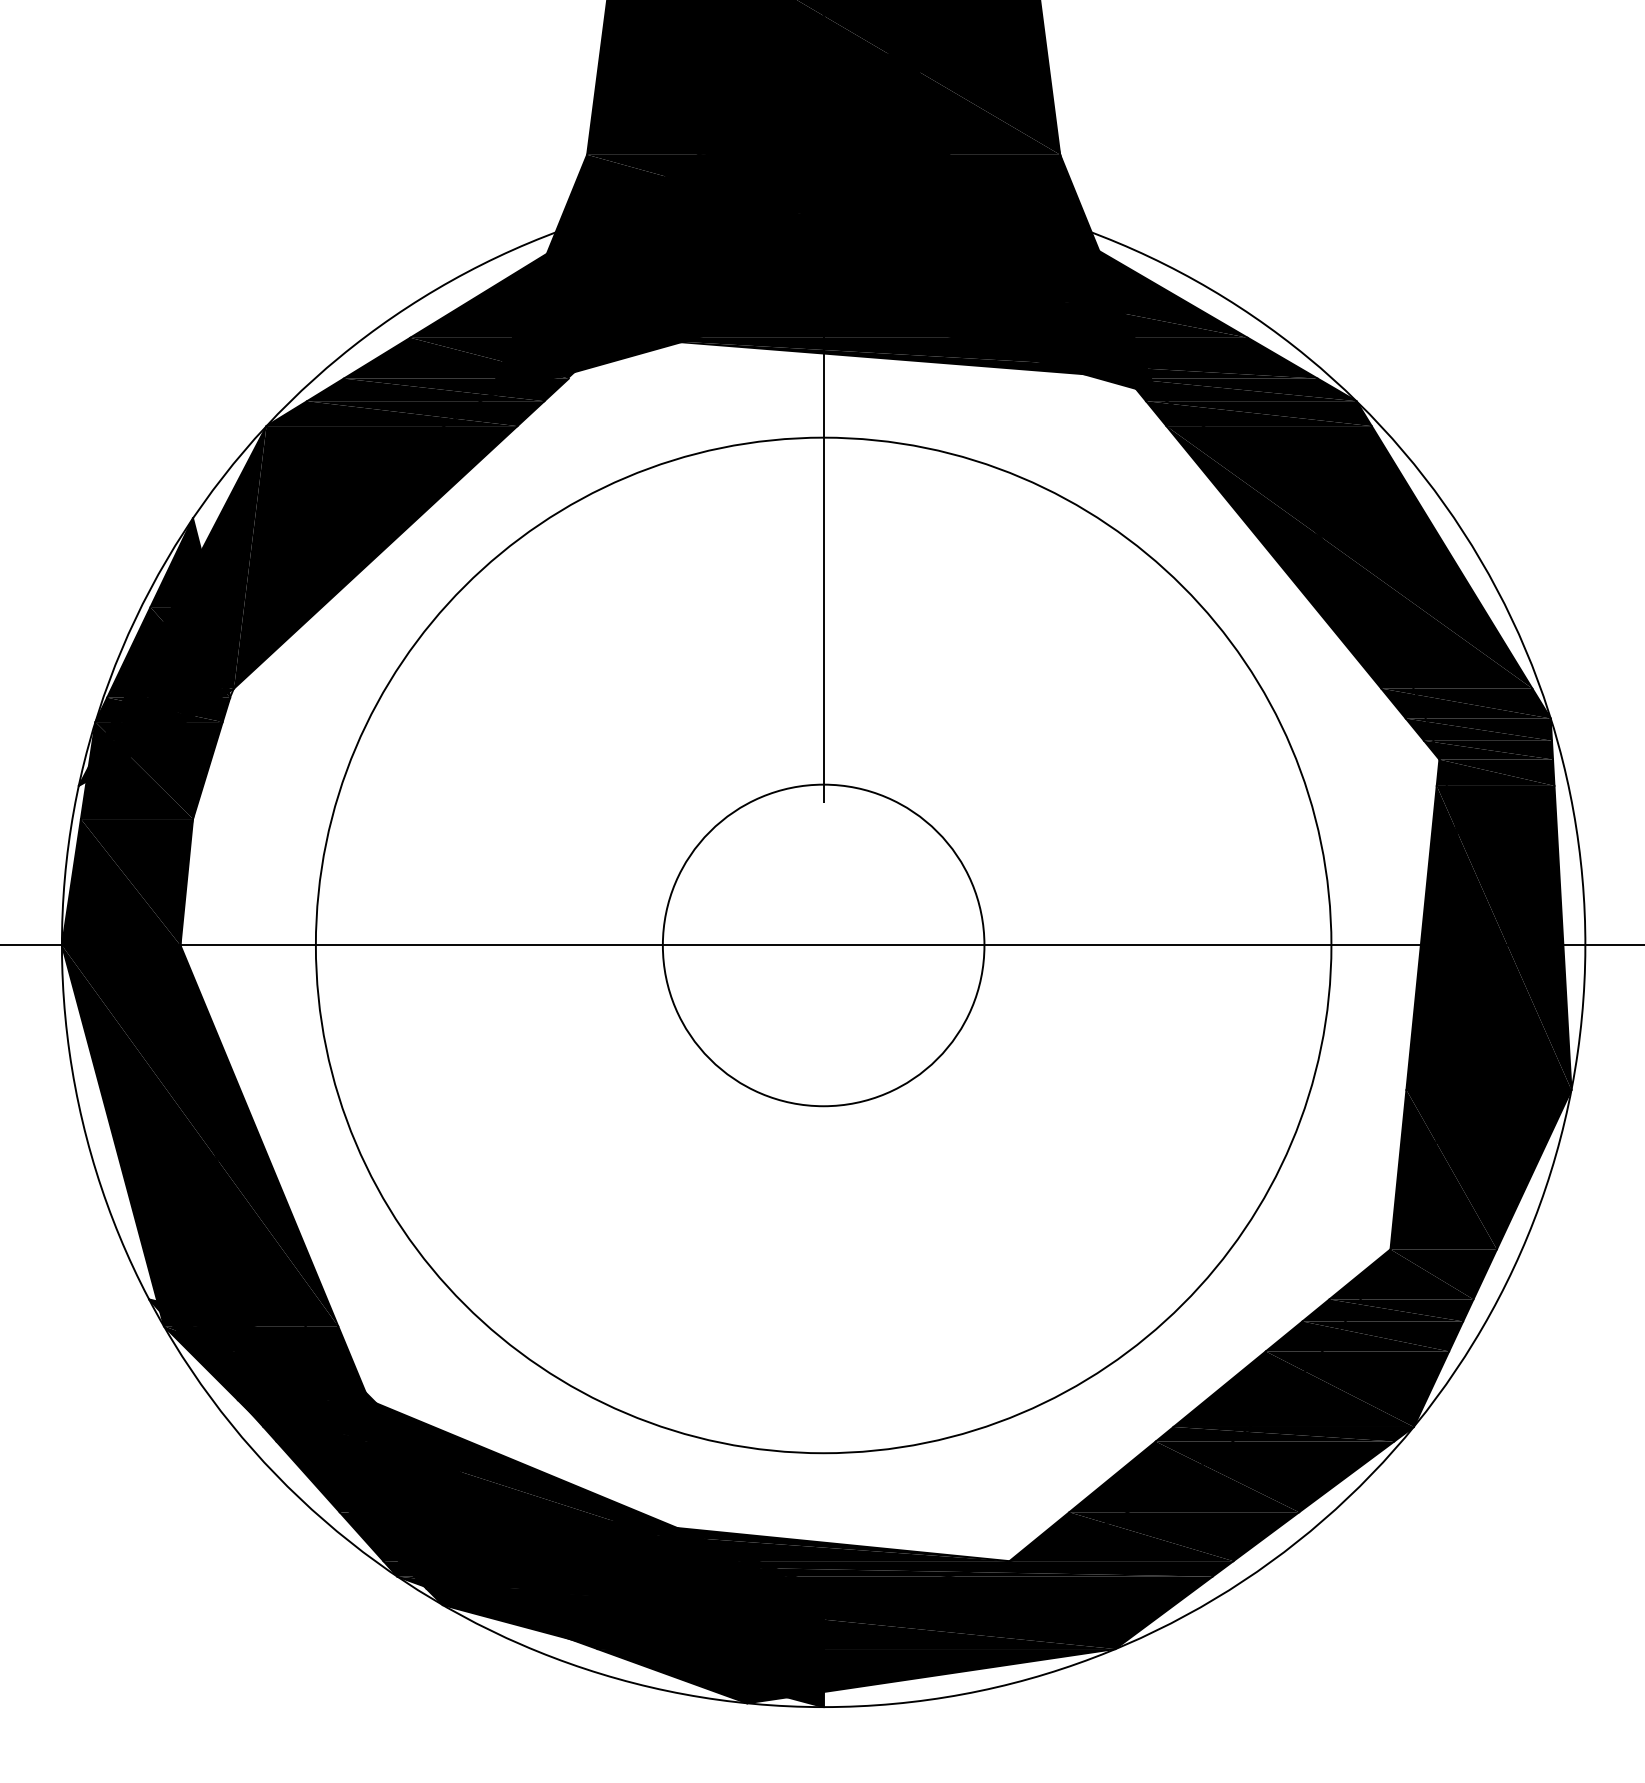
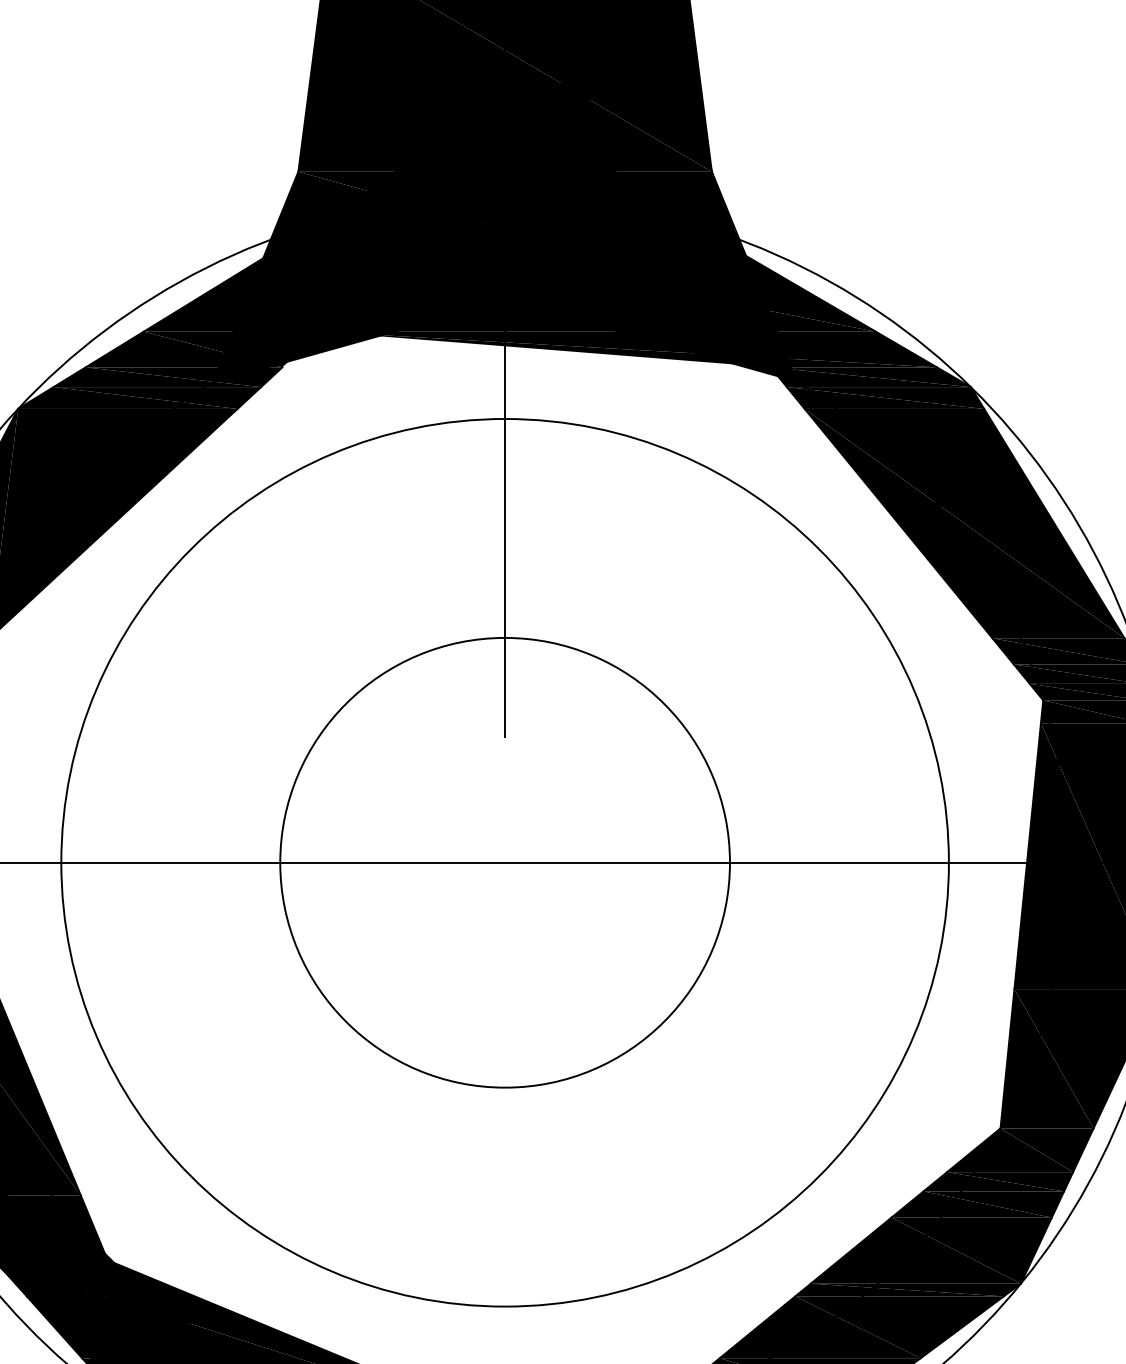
circle: (823, 945) -> (504, 862), size x1.6

